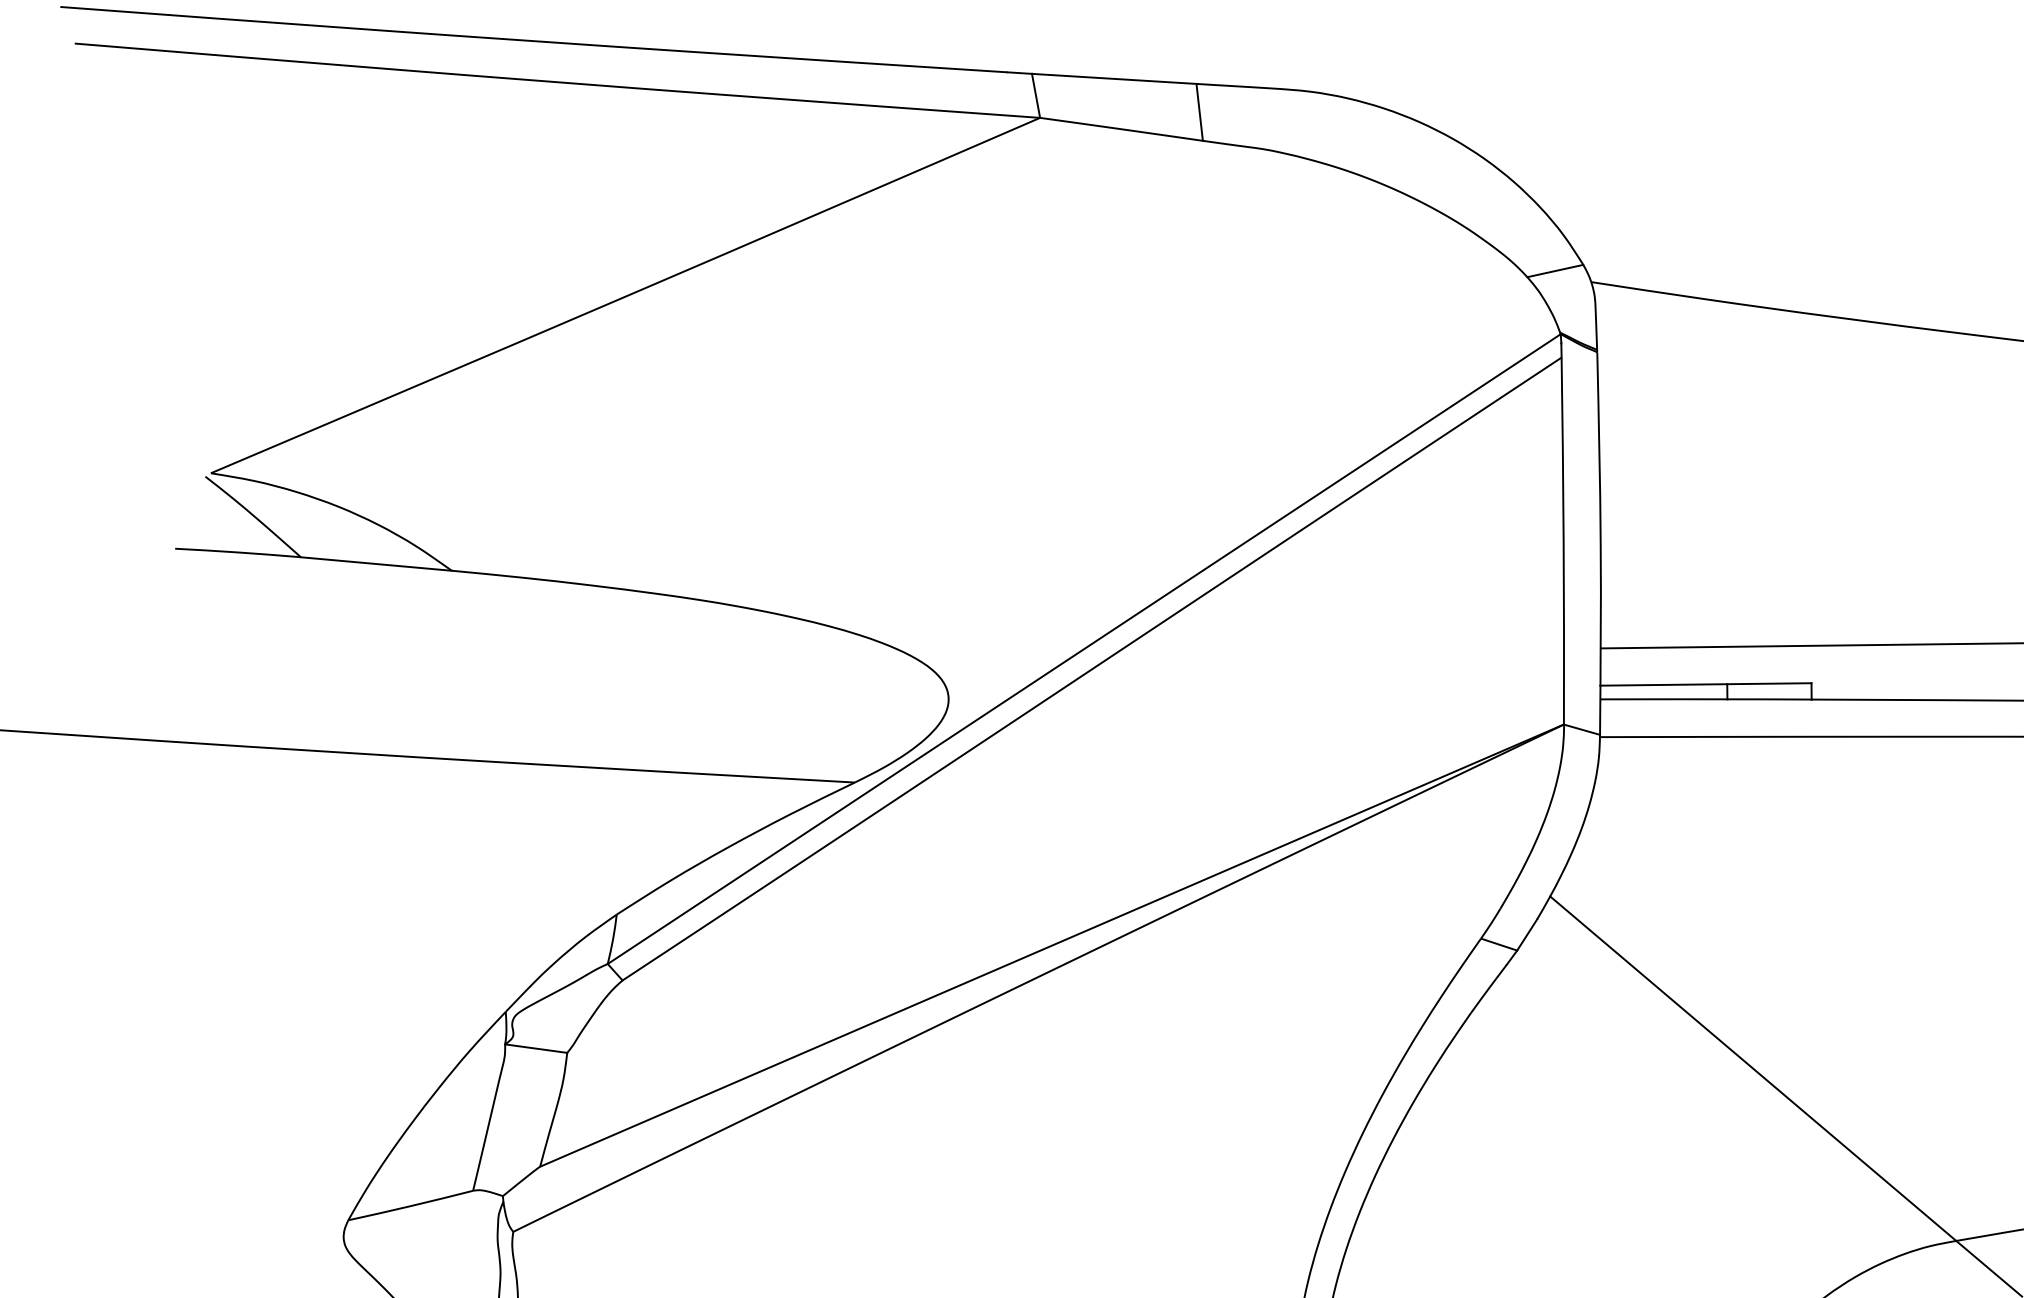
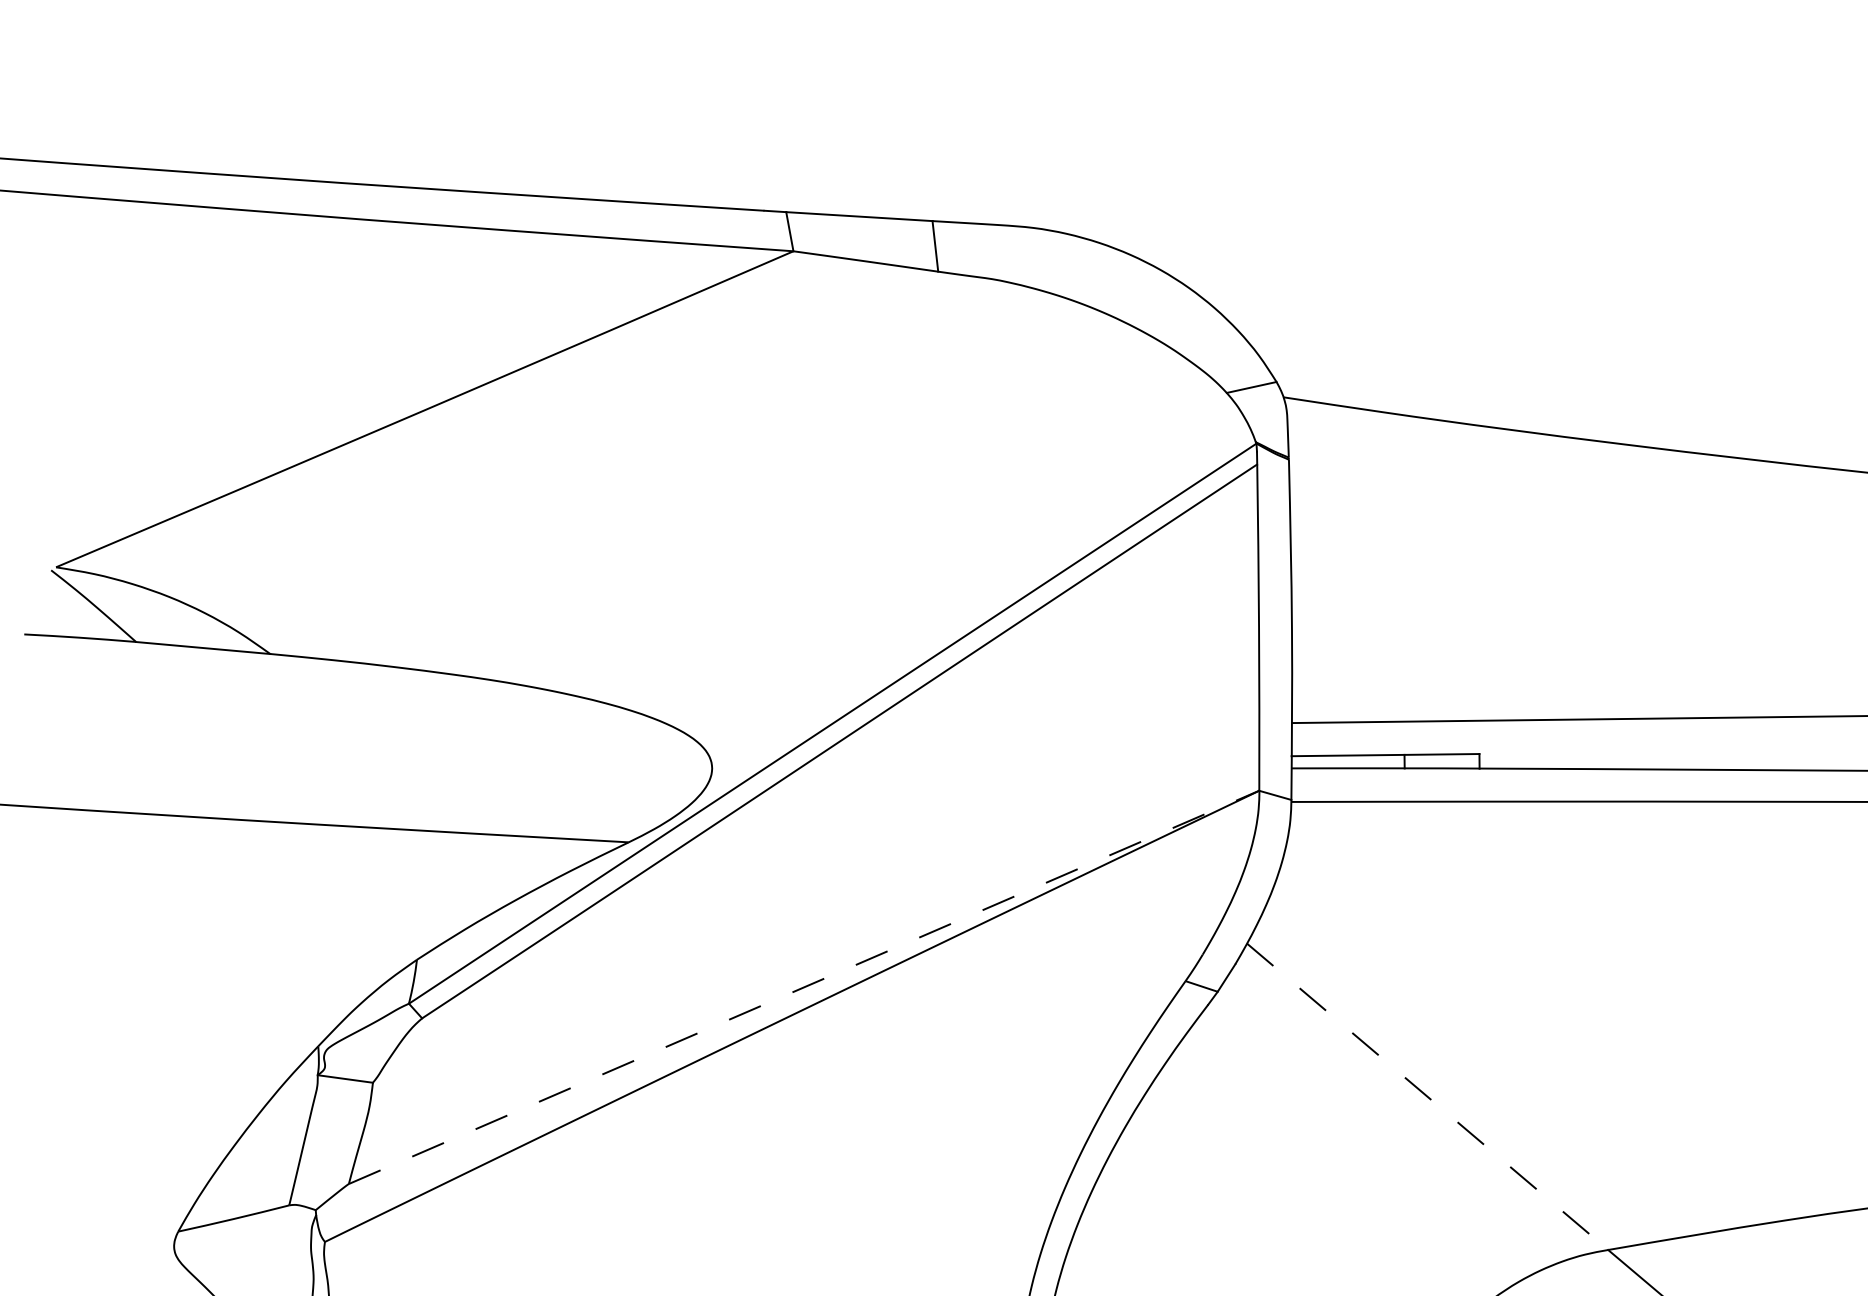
line: (1052, 945) -> (804, 987), solid -> dashed
line: (1753, 1068) -> (1427, 1096), solid -> dashed

